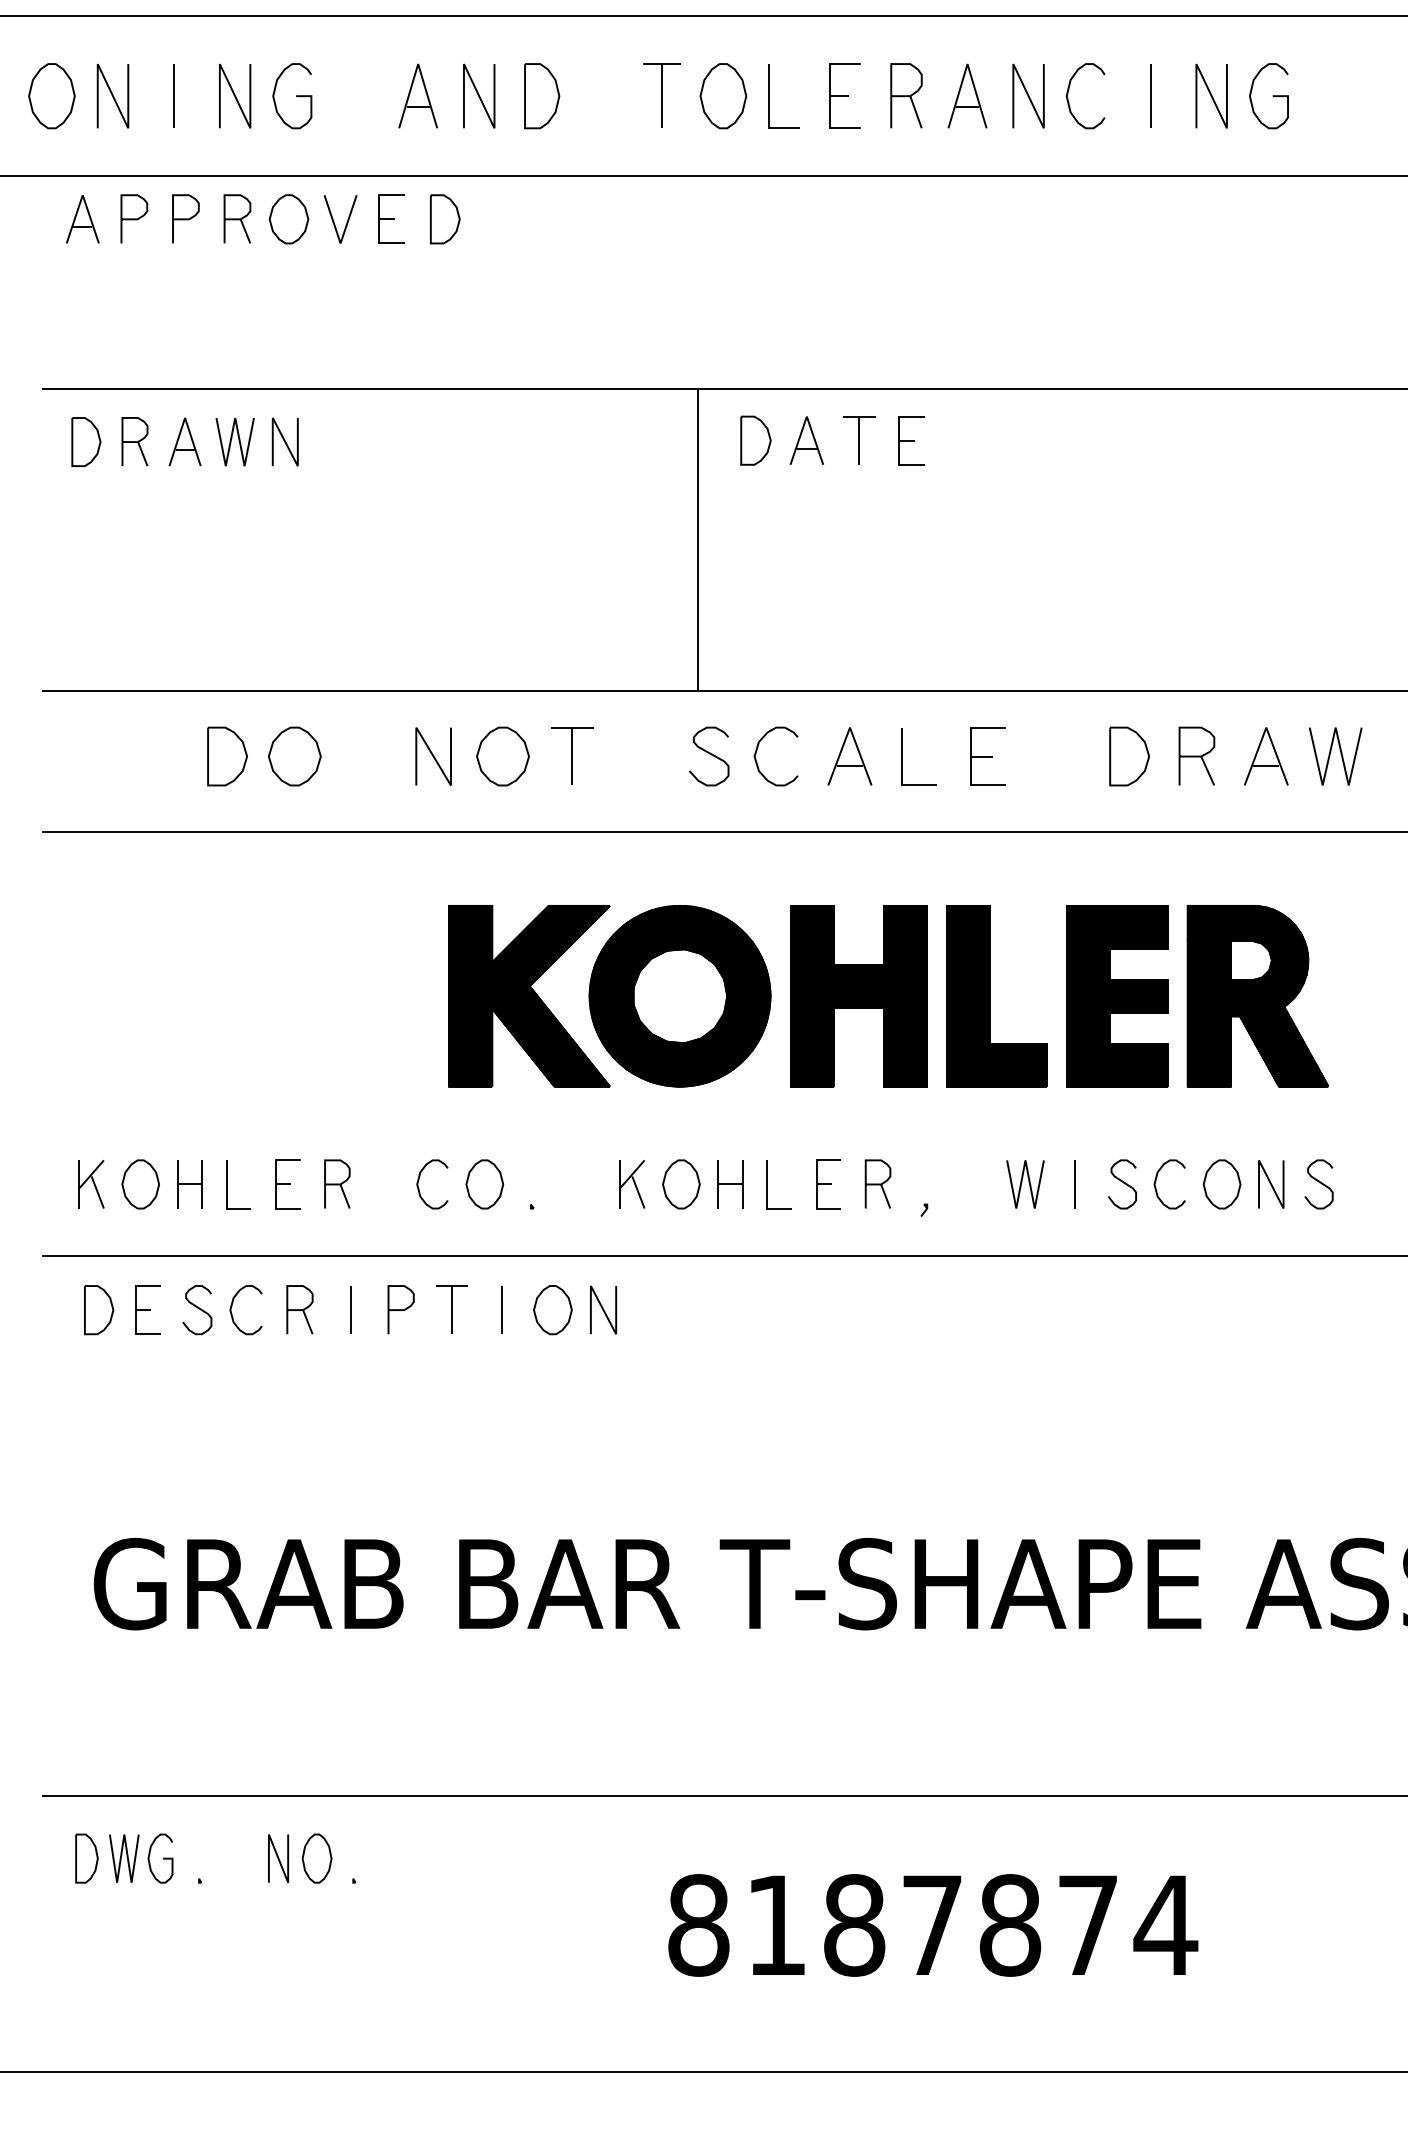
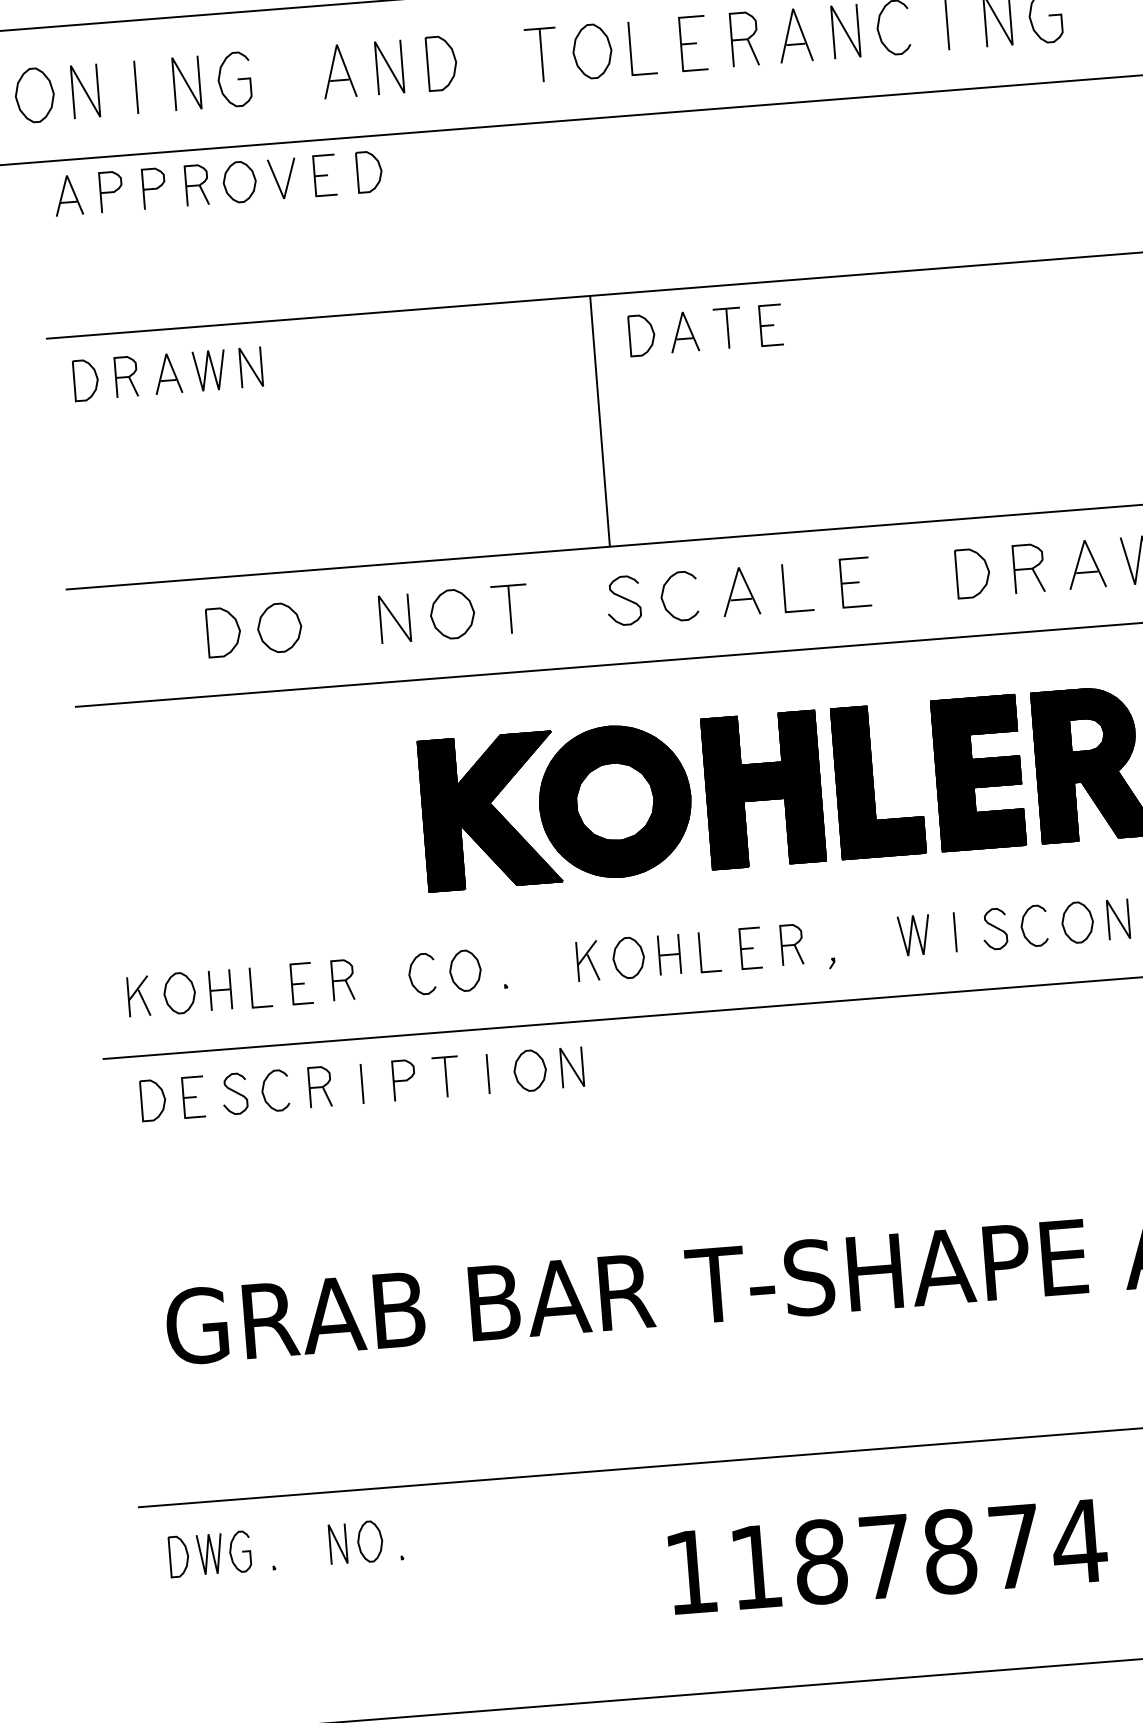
text: (698, 1925) -> (691, 1572), 8187874 -> 1187874

